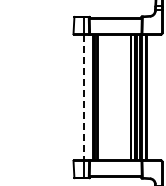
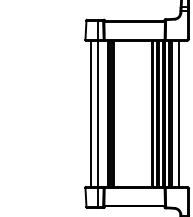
line: (78, 97) -> (91, 113), added
line: (84, 97) -> (98, 113), dashed -> solid
line: (153, 97) -> (178, 113), added

